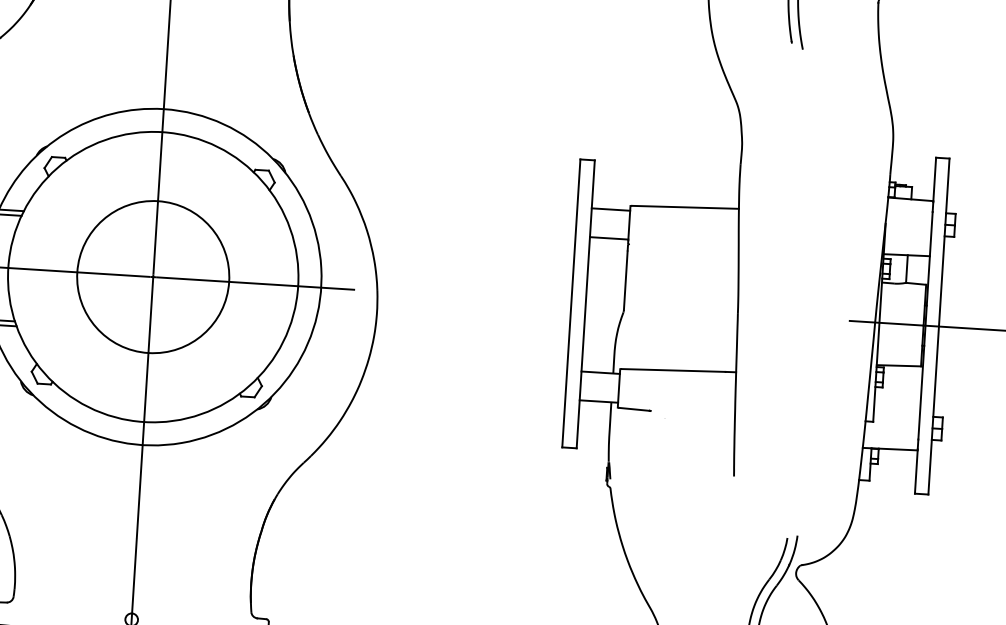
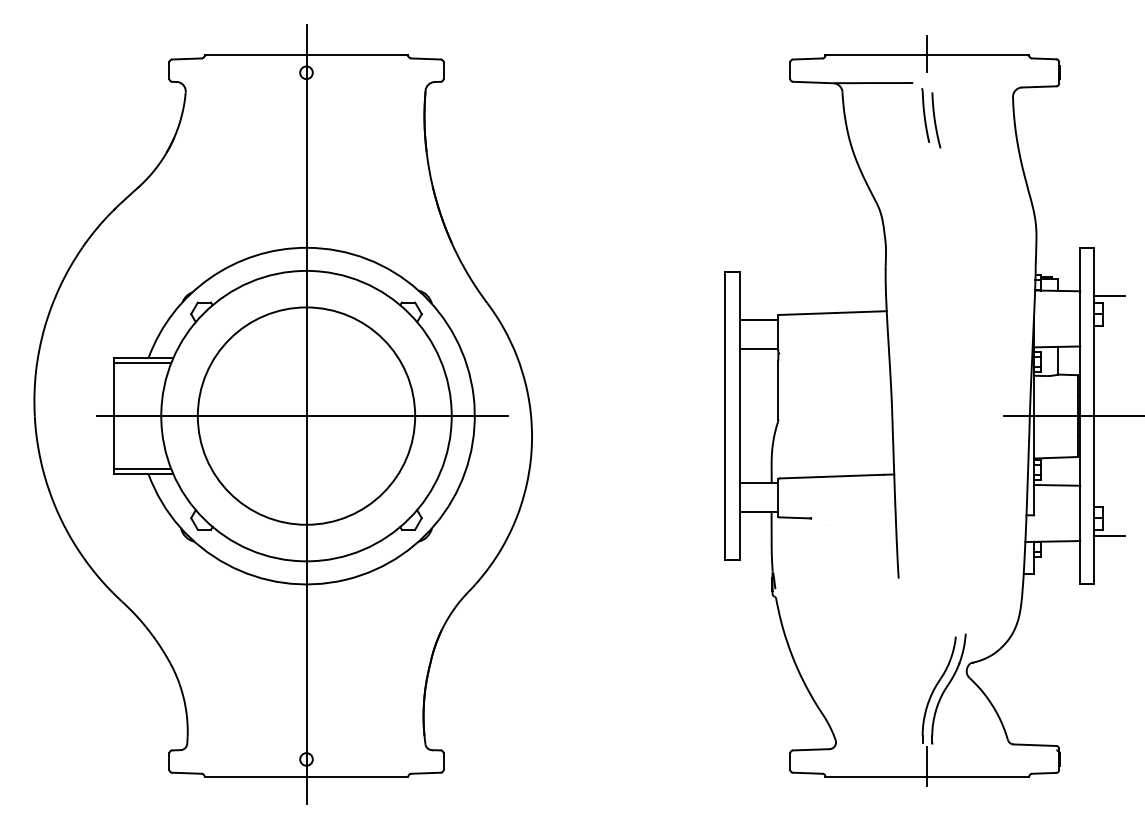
line: (962, 207) -> (1109, 295), added
circle: (153, 276) -> (306, 415), size x1.43
line: (898, 392) -> (1057, 484), added
line: (947, 447) -> (1109, 536), added

